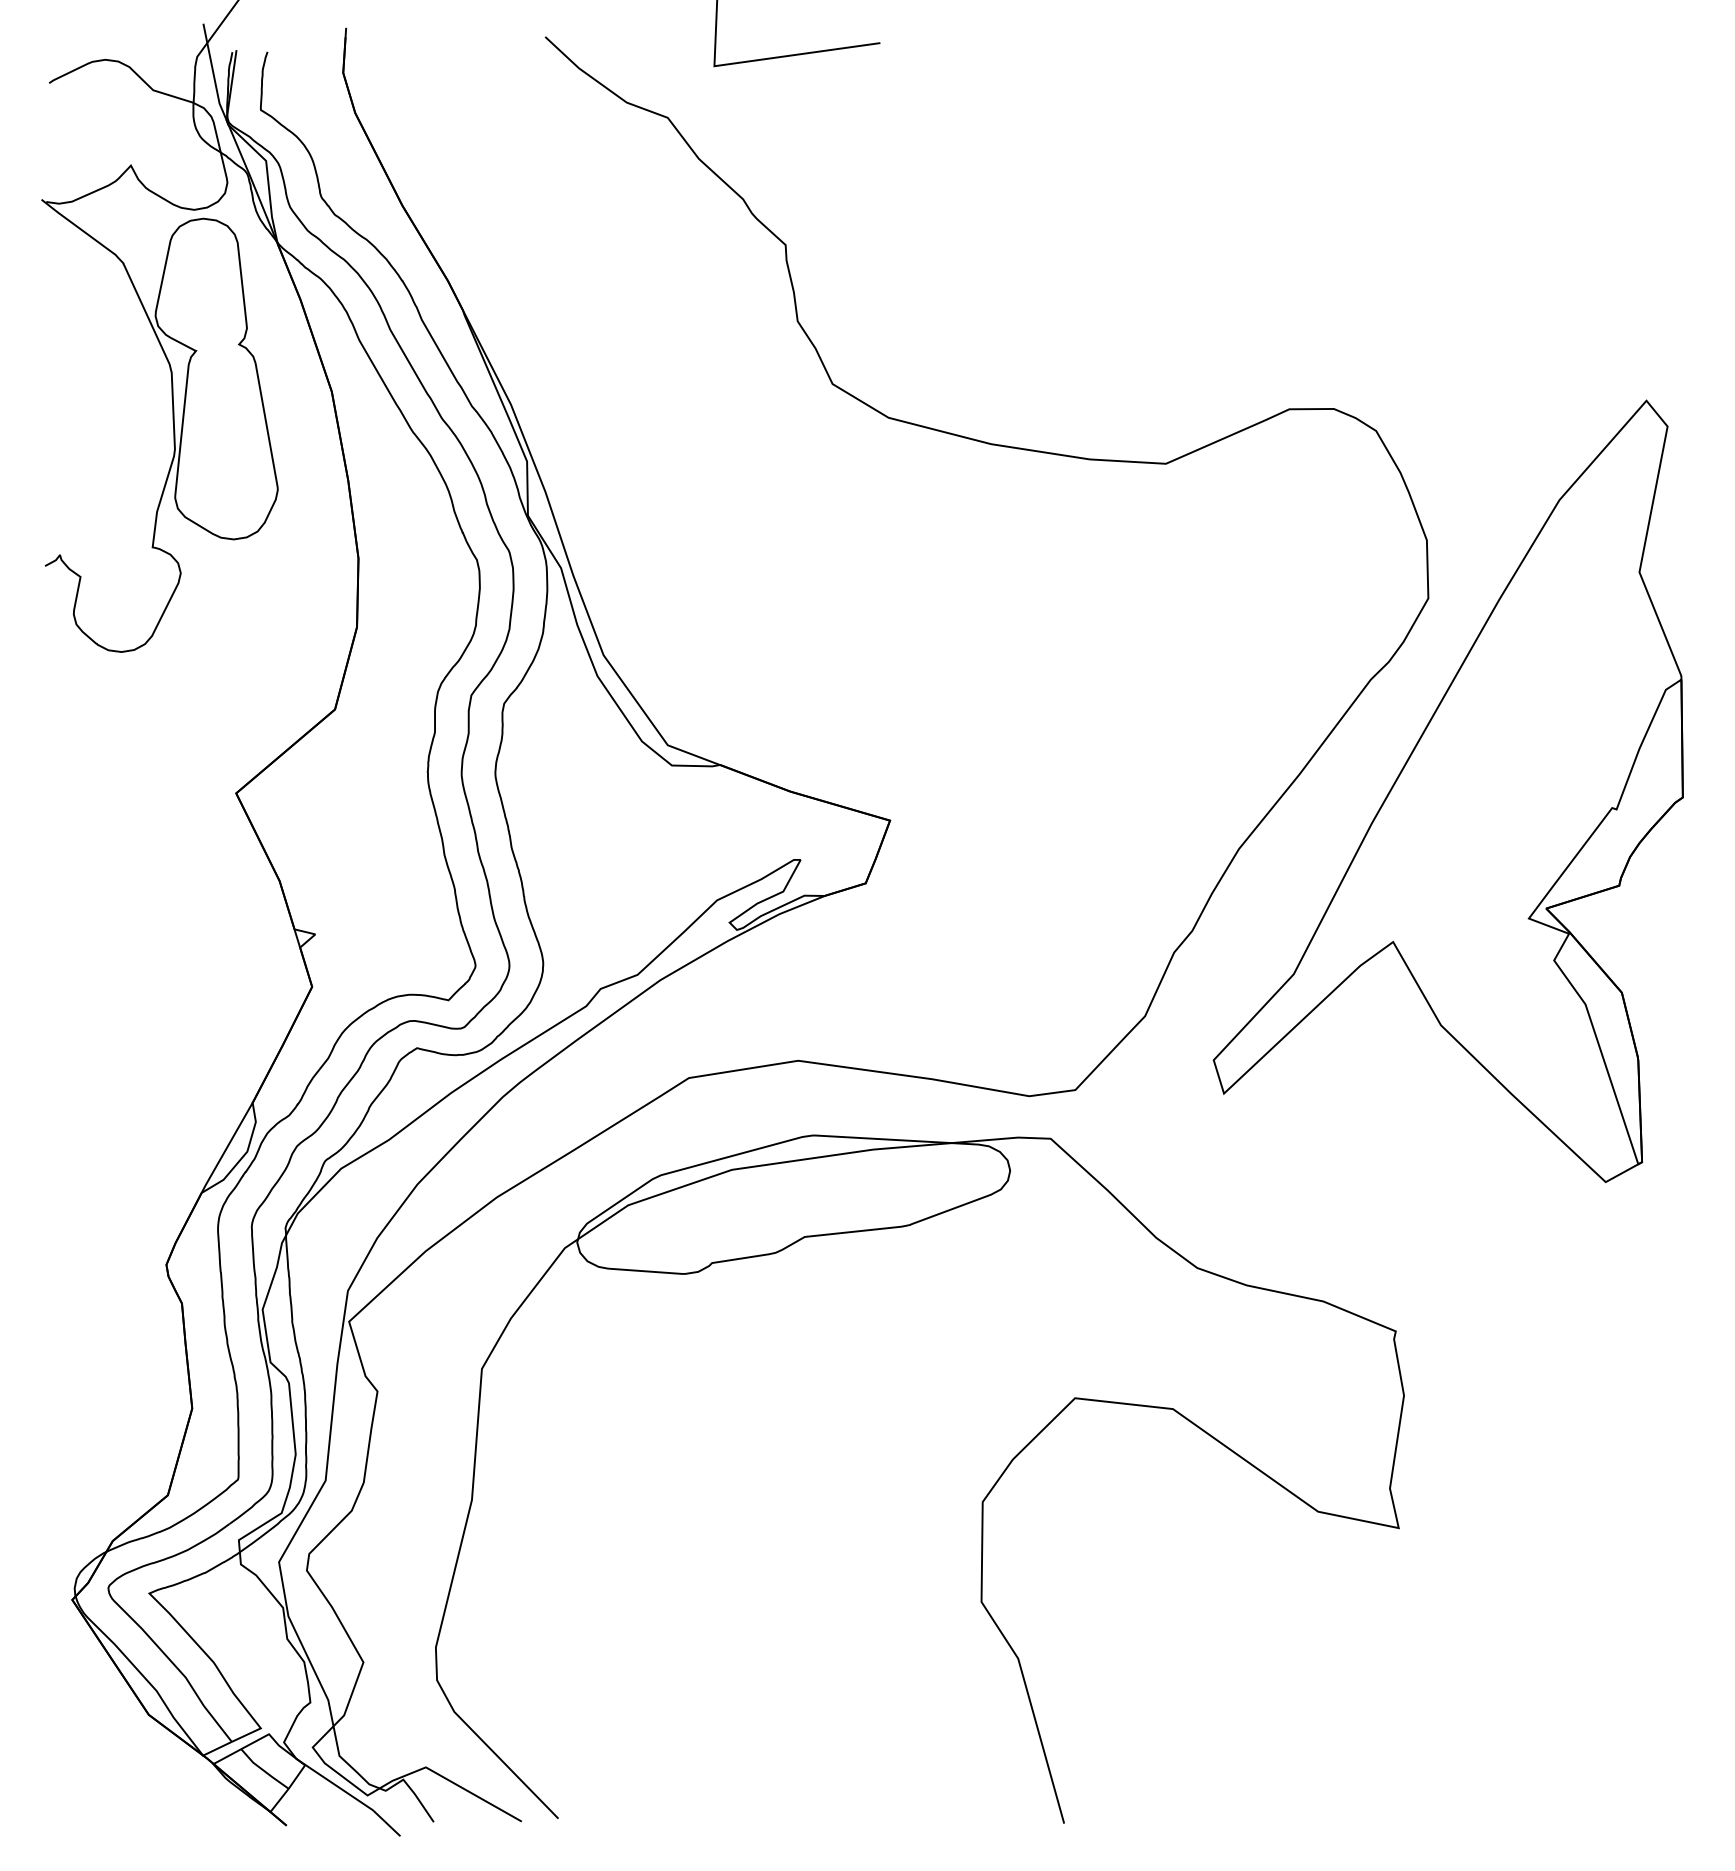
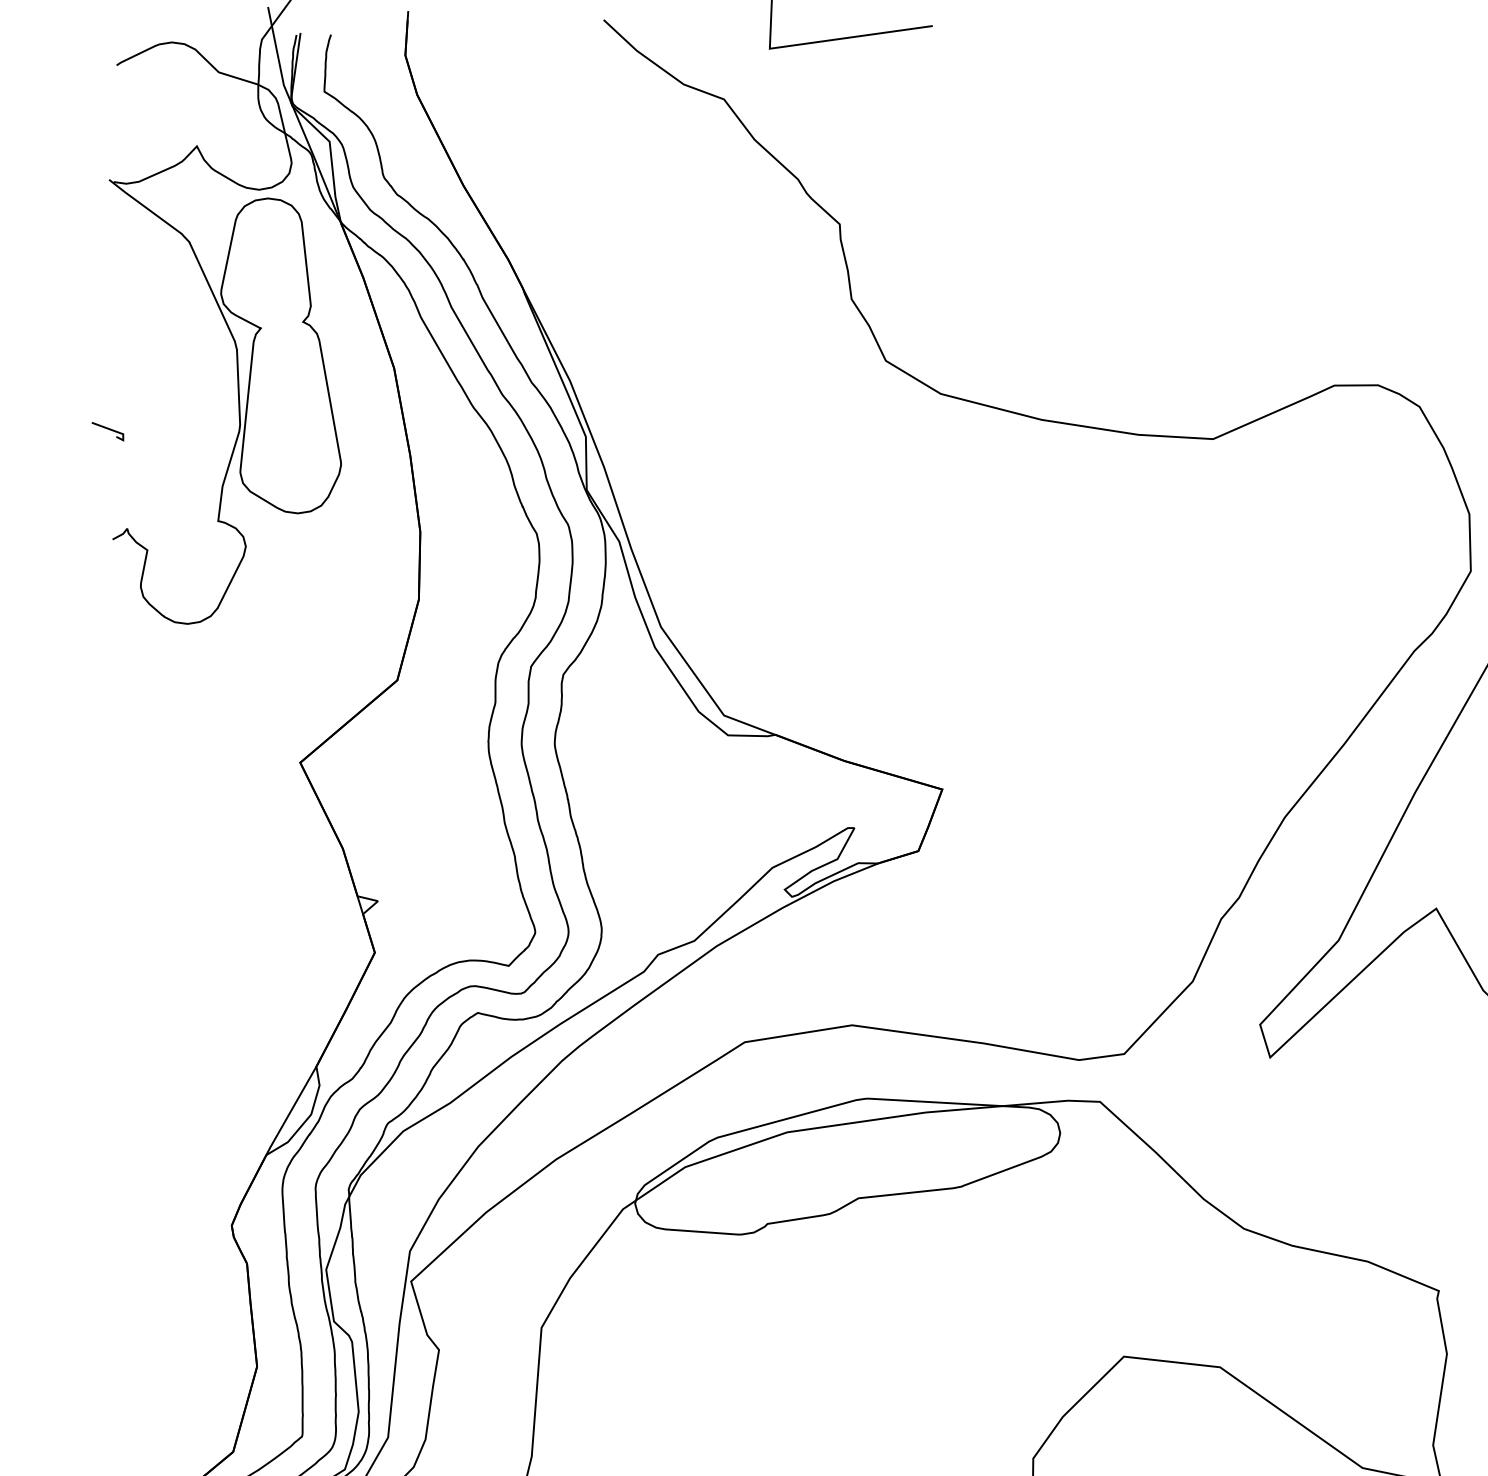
line: (40, 454) -> (108, 429), added

